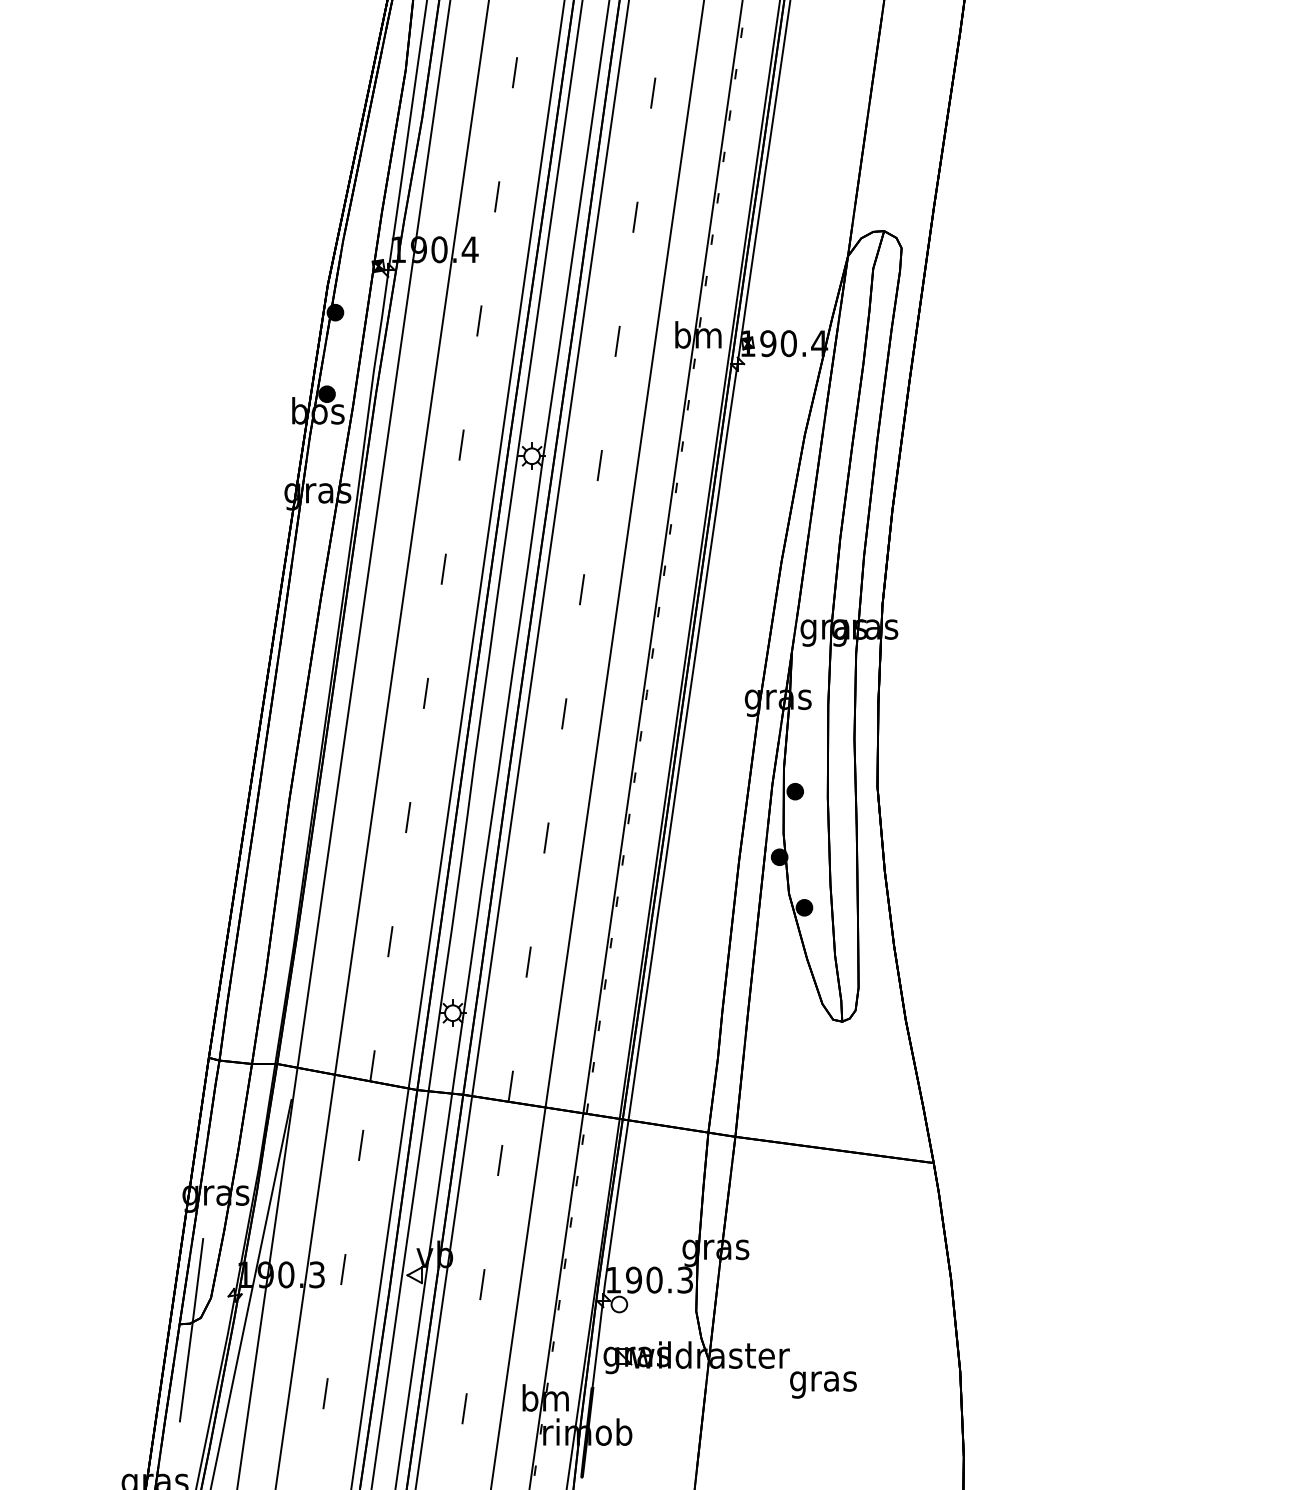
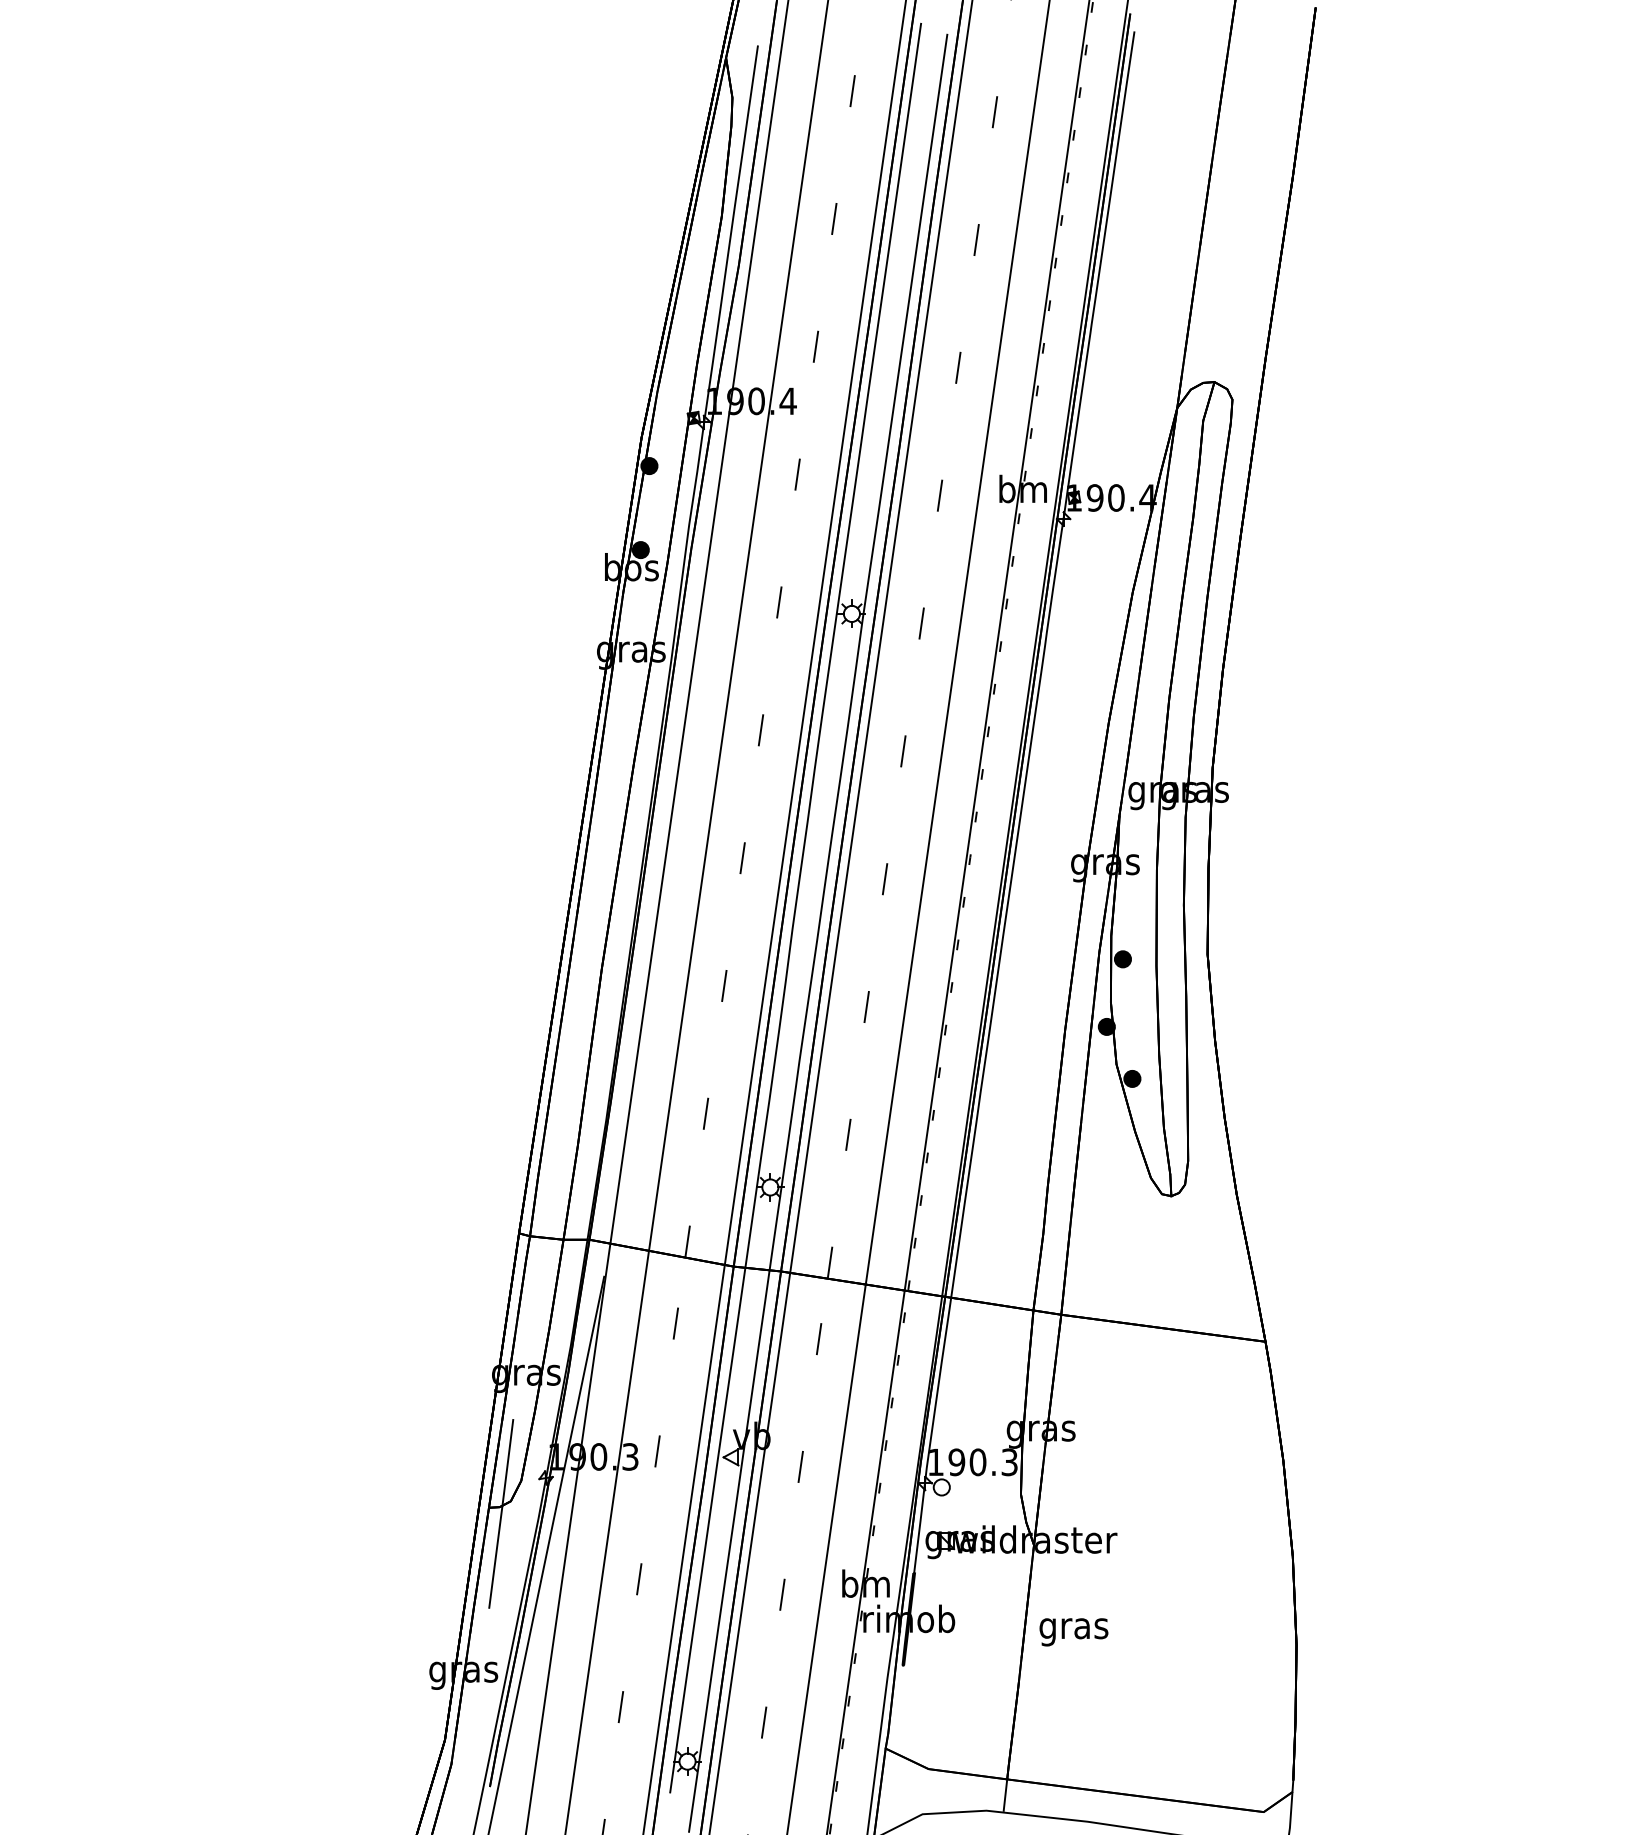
text: (823, 1385) -> (1073, 1632), moved

